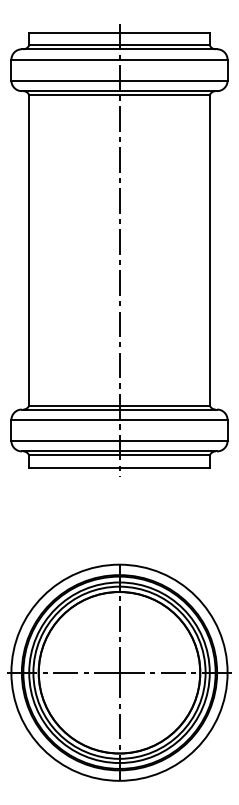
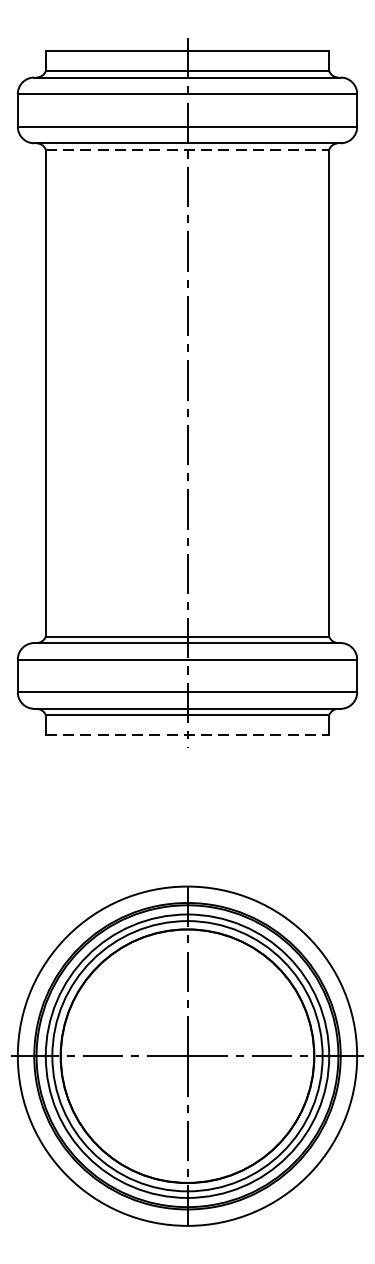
line: (120, 95) -> (189, 150), solid -> dashed
line: (120, 468) -> (189, 735), solid -> dashed

